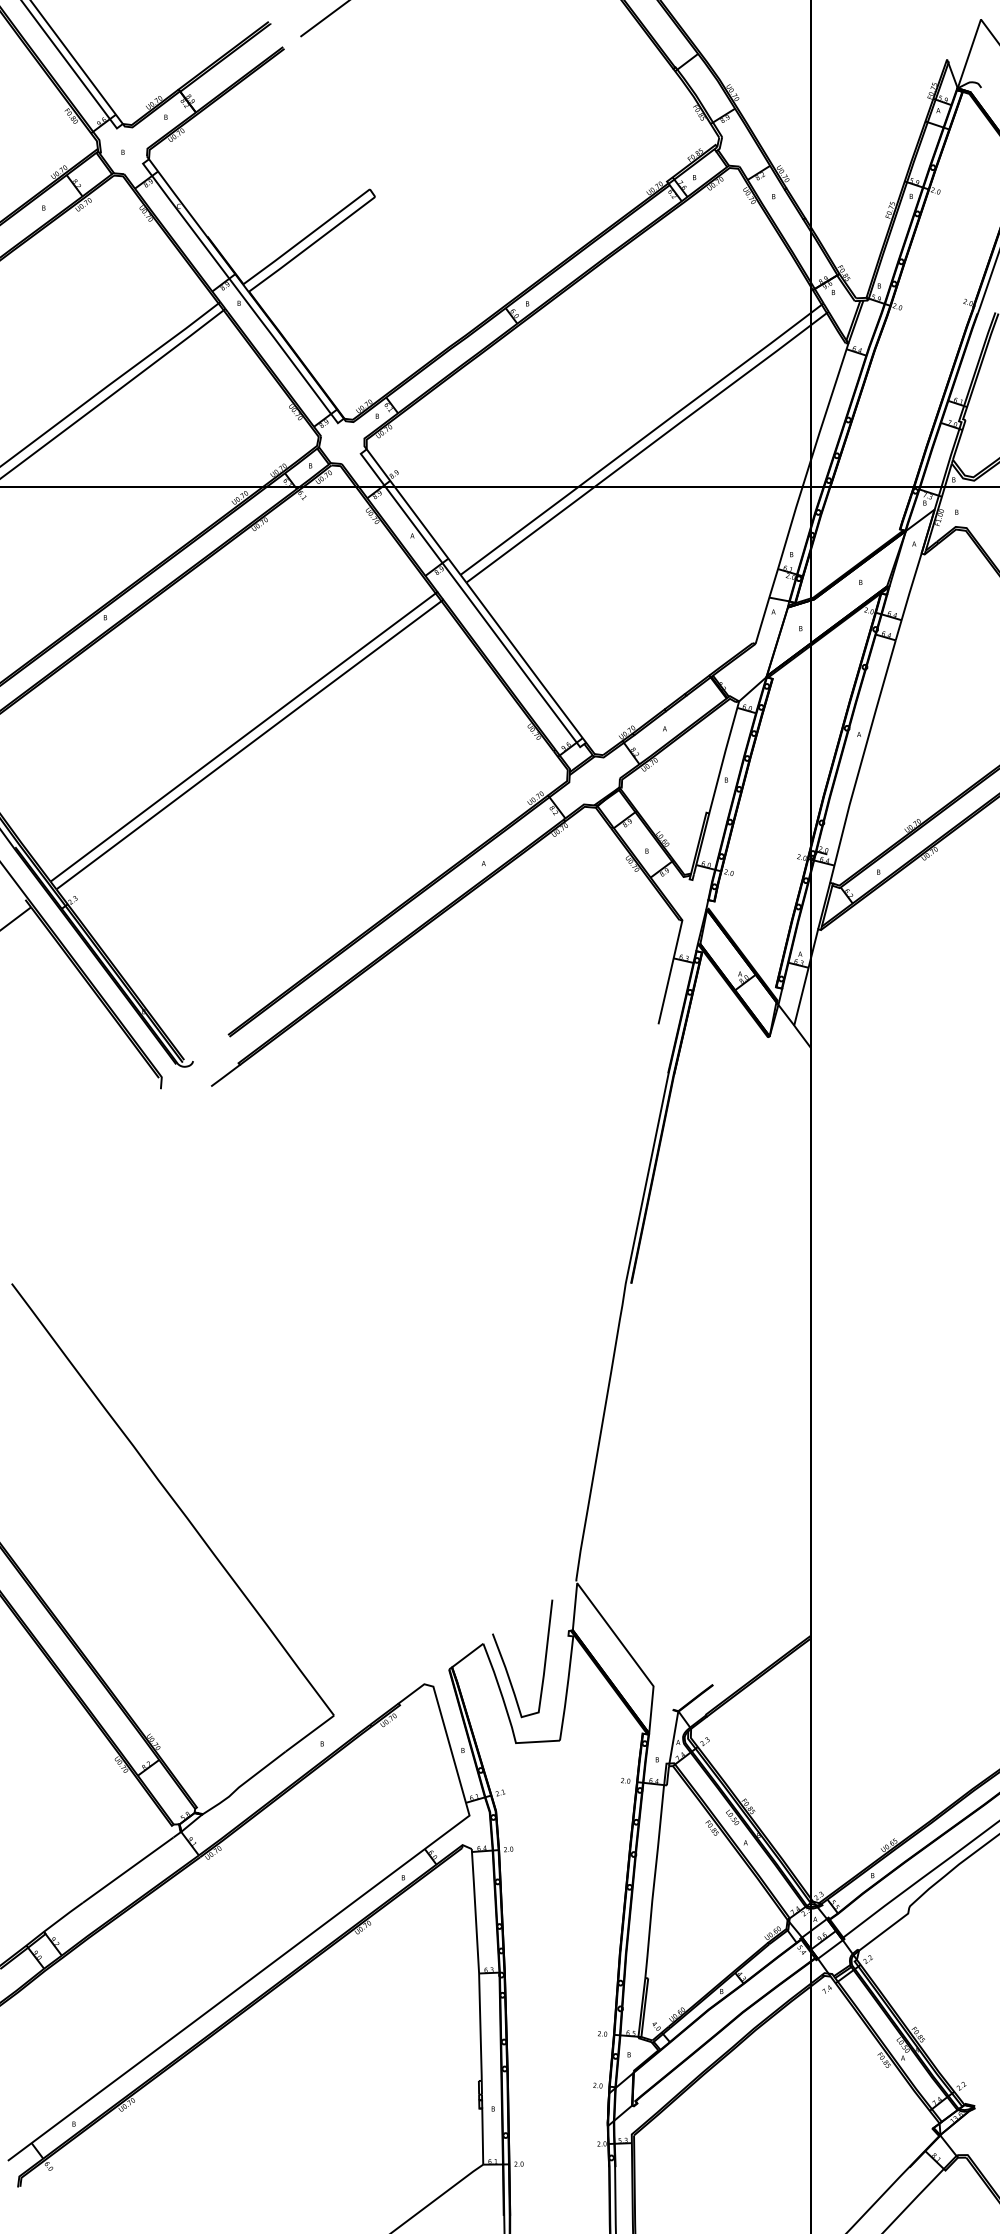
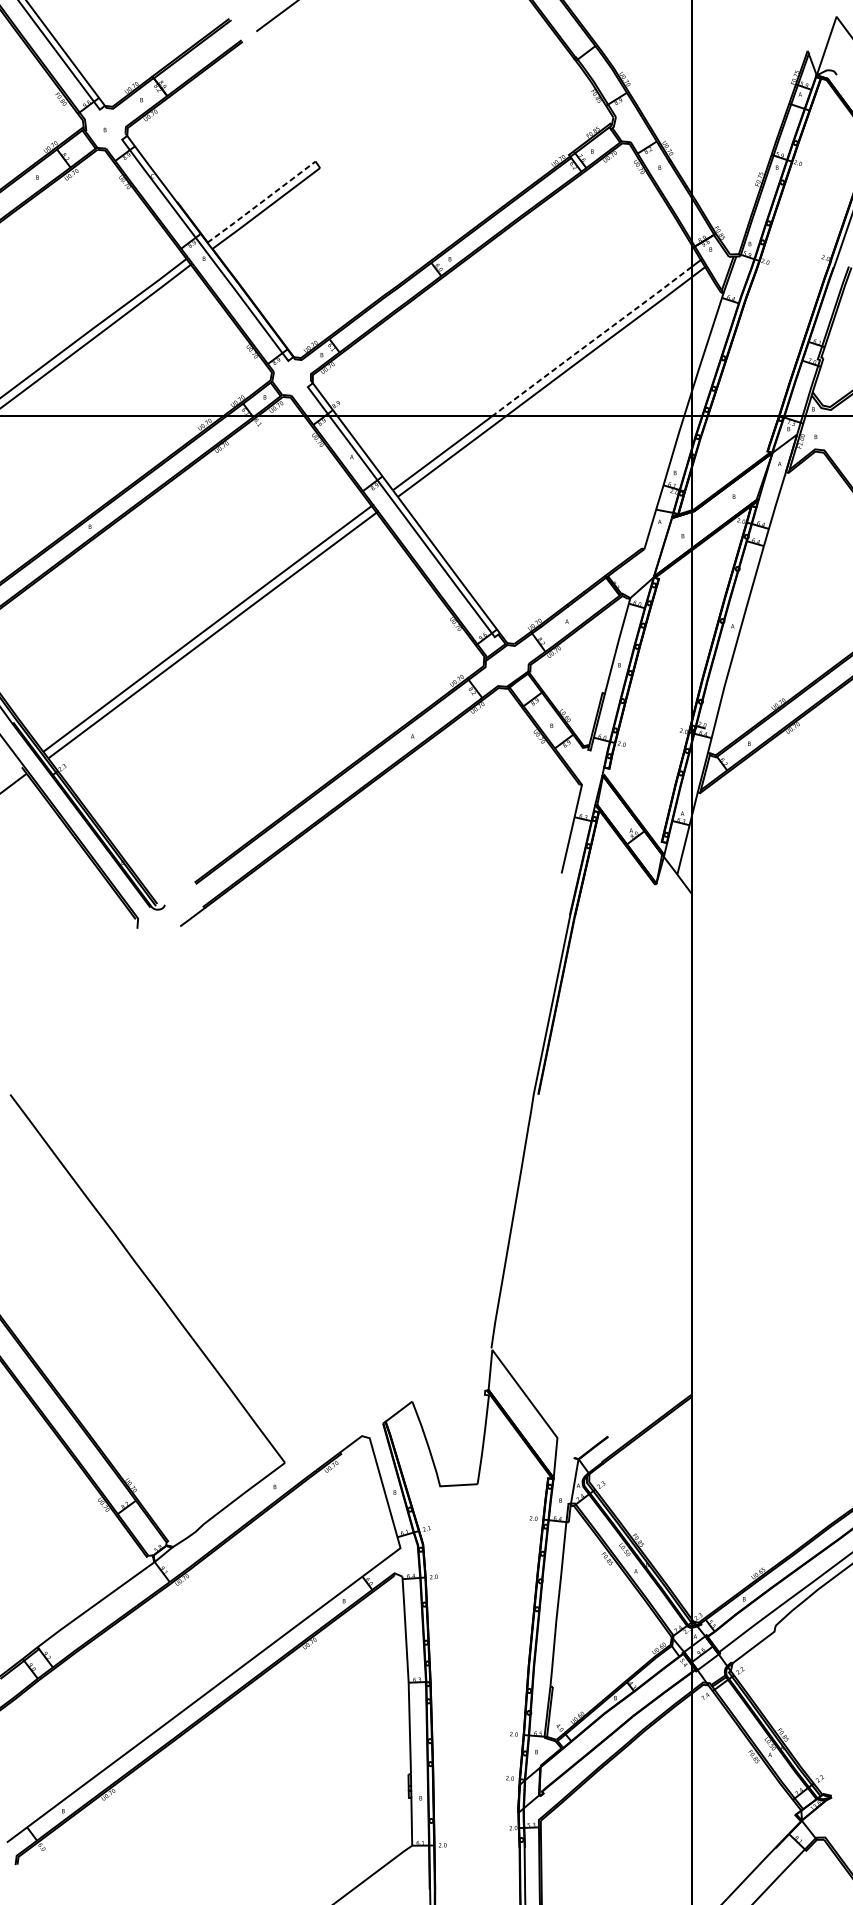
line: (306, 237) -> (261, 202), solid -> dashed
line: (694, 400) -> (592, 341), solid -> dashed
curve: (506, 1666) -> (432, 1421), removed

